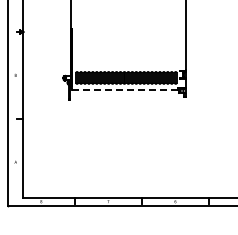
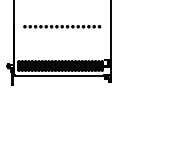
part: (128, 31) -> (62, 26), added
line: (124, 89) -> (58, 75), dashed -> solid

